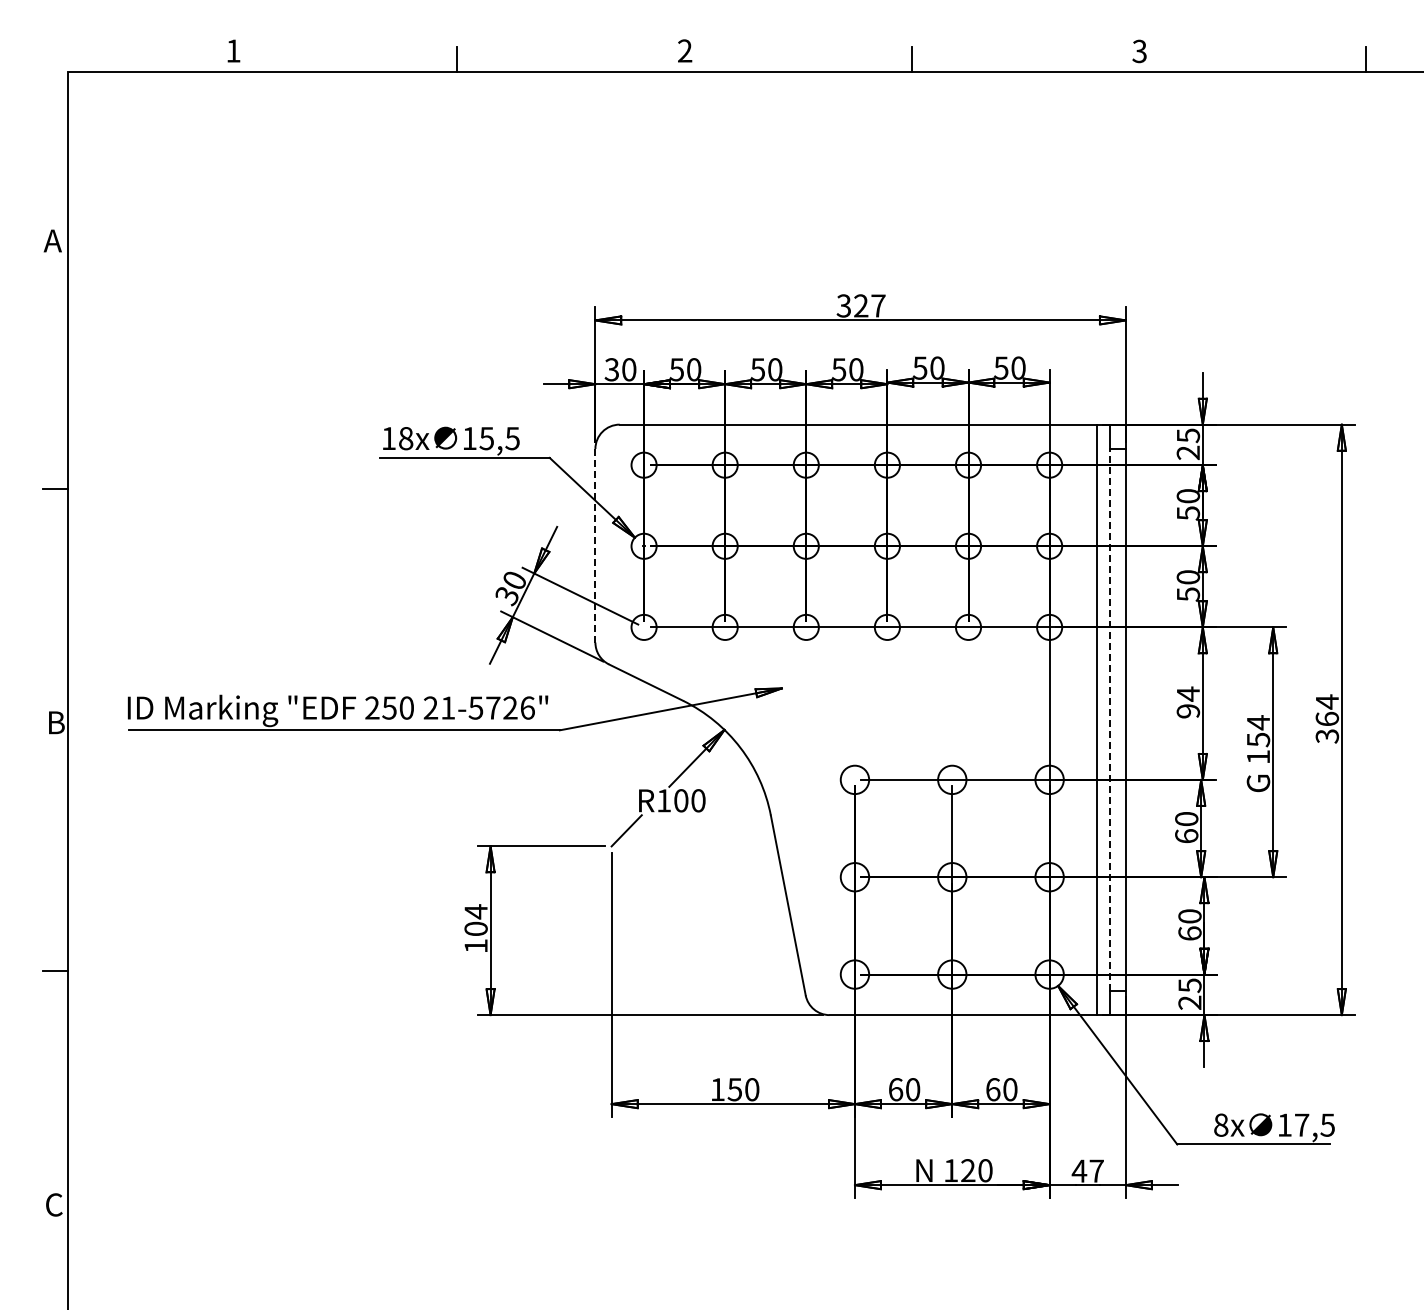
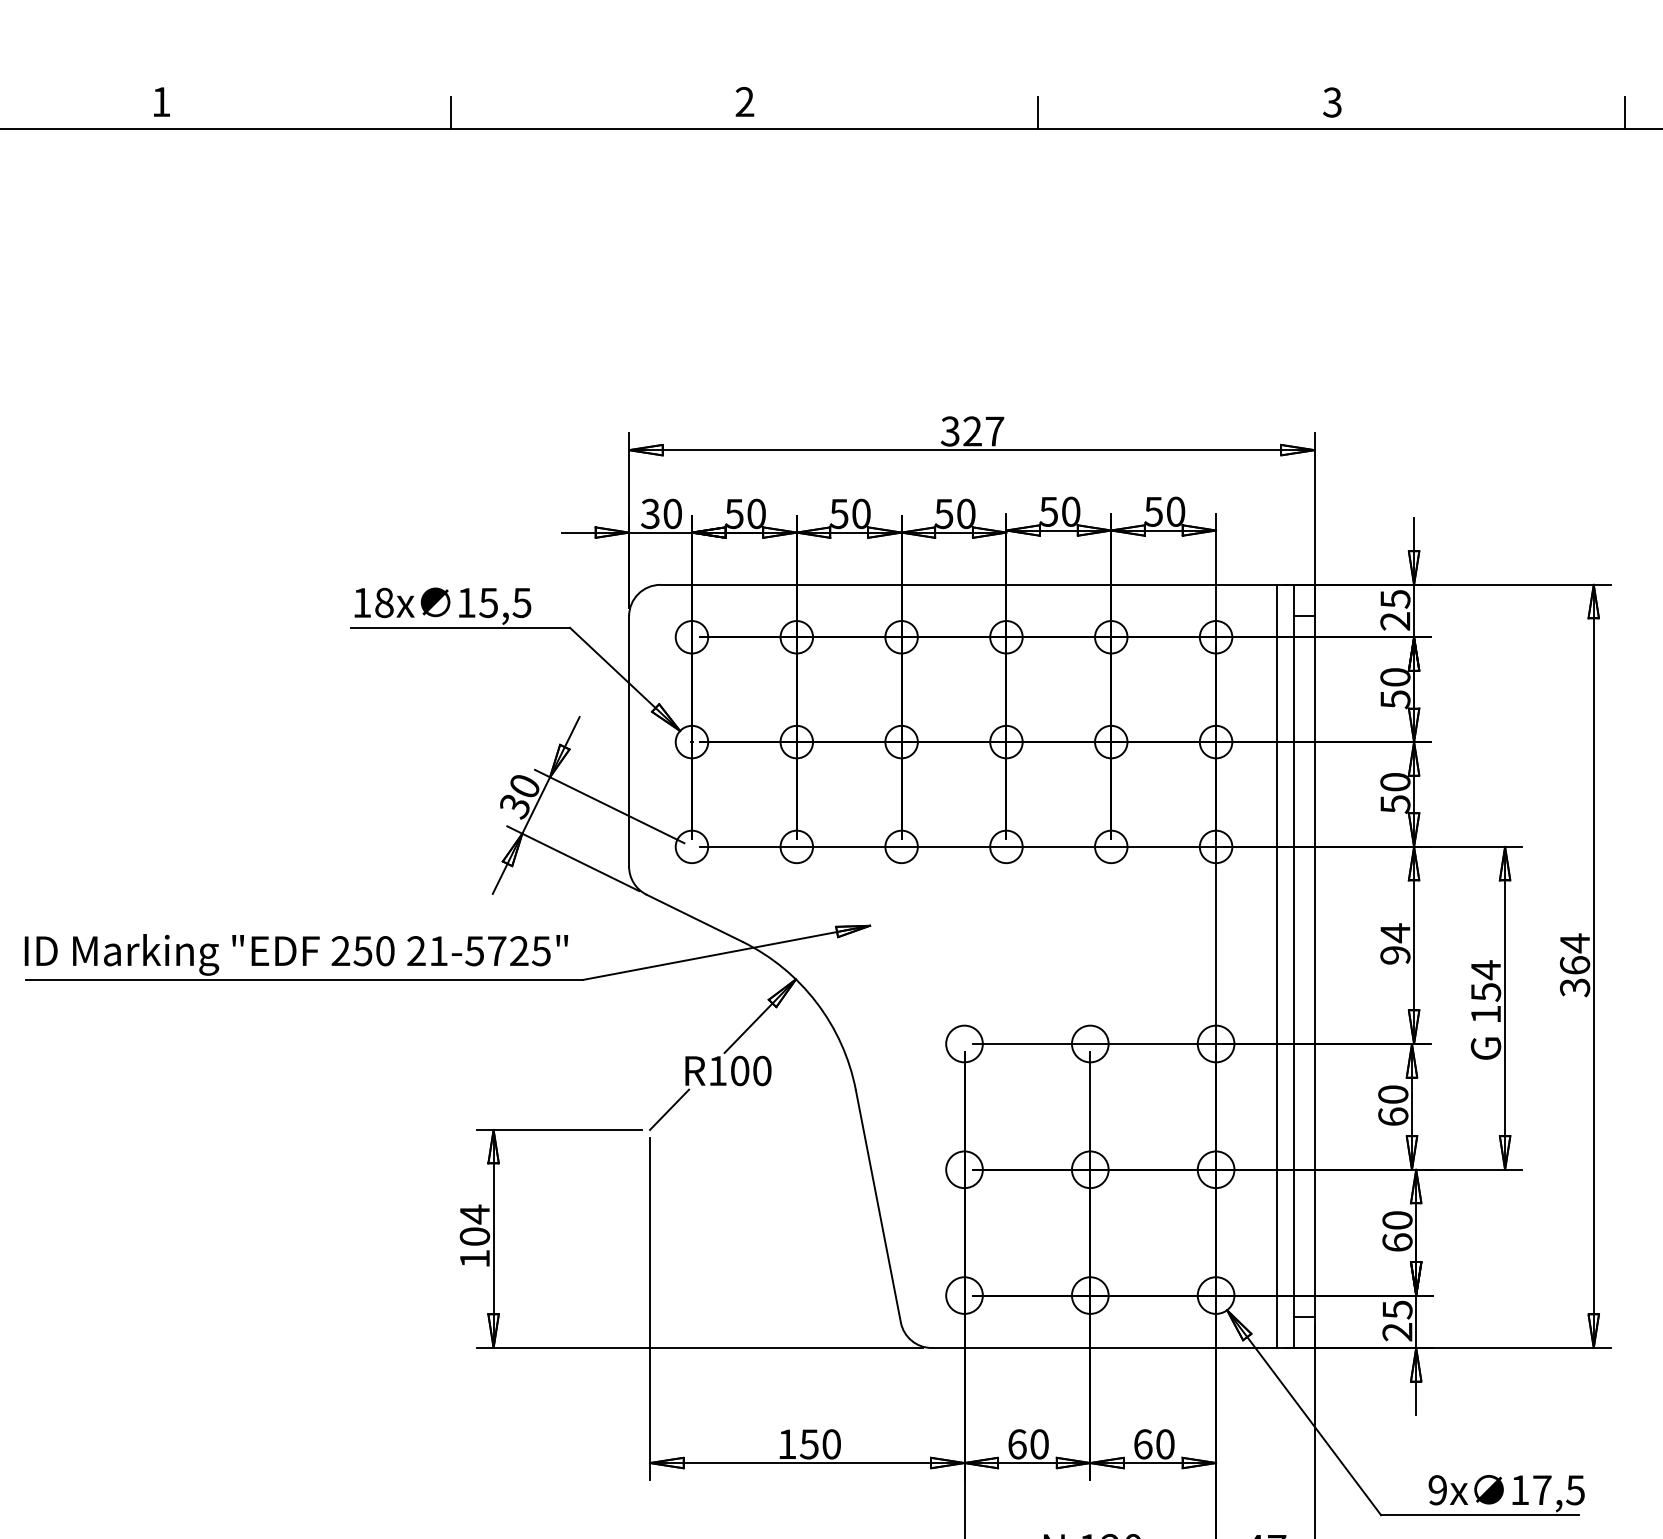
line: (595, 545) -> (629, 741), dashed -> solid
text: (527, 707) -> (541, 950), 21-5726" -> 21-5725"
line: (1109, 719) -> (1293, 965), dashed -> solid
text: (1221, 1124) -> (1438, 1489), 8x -> 9x

